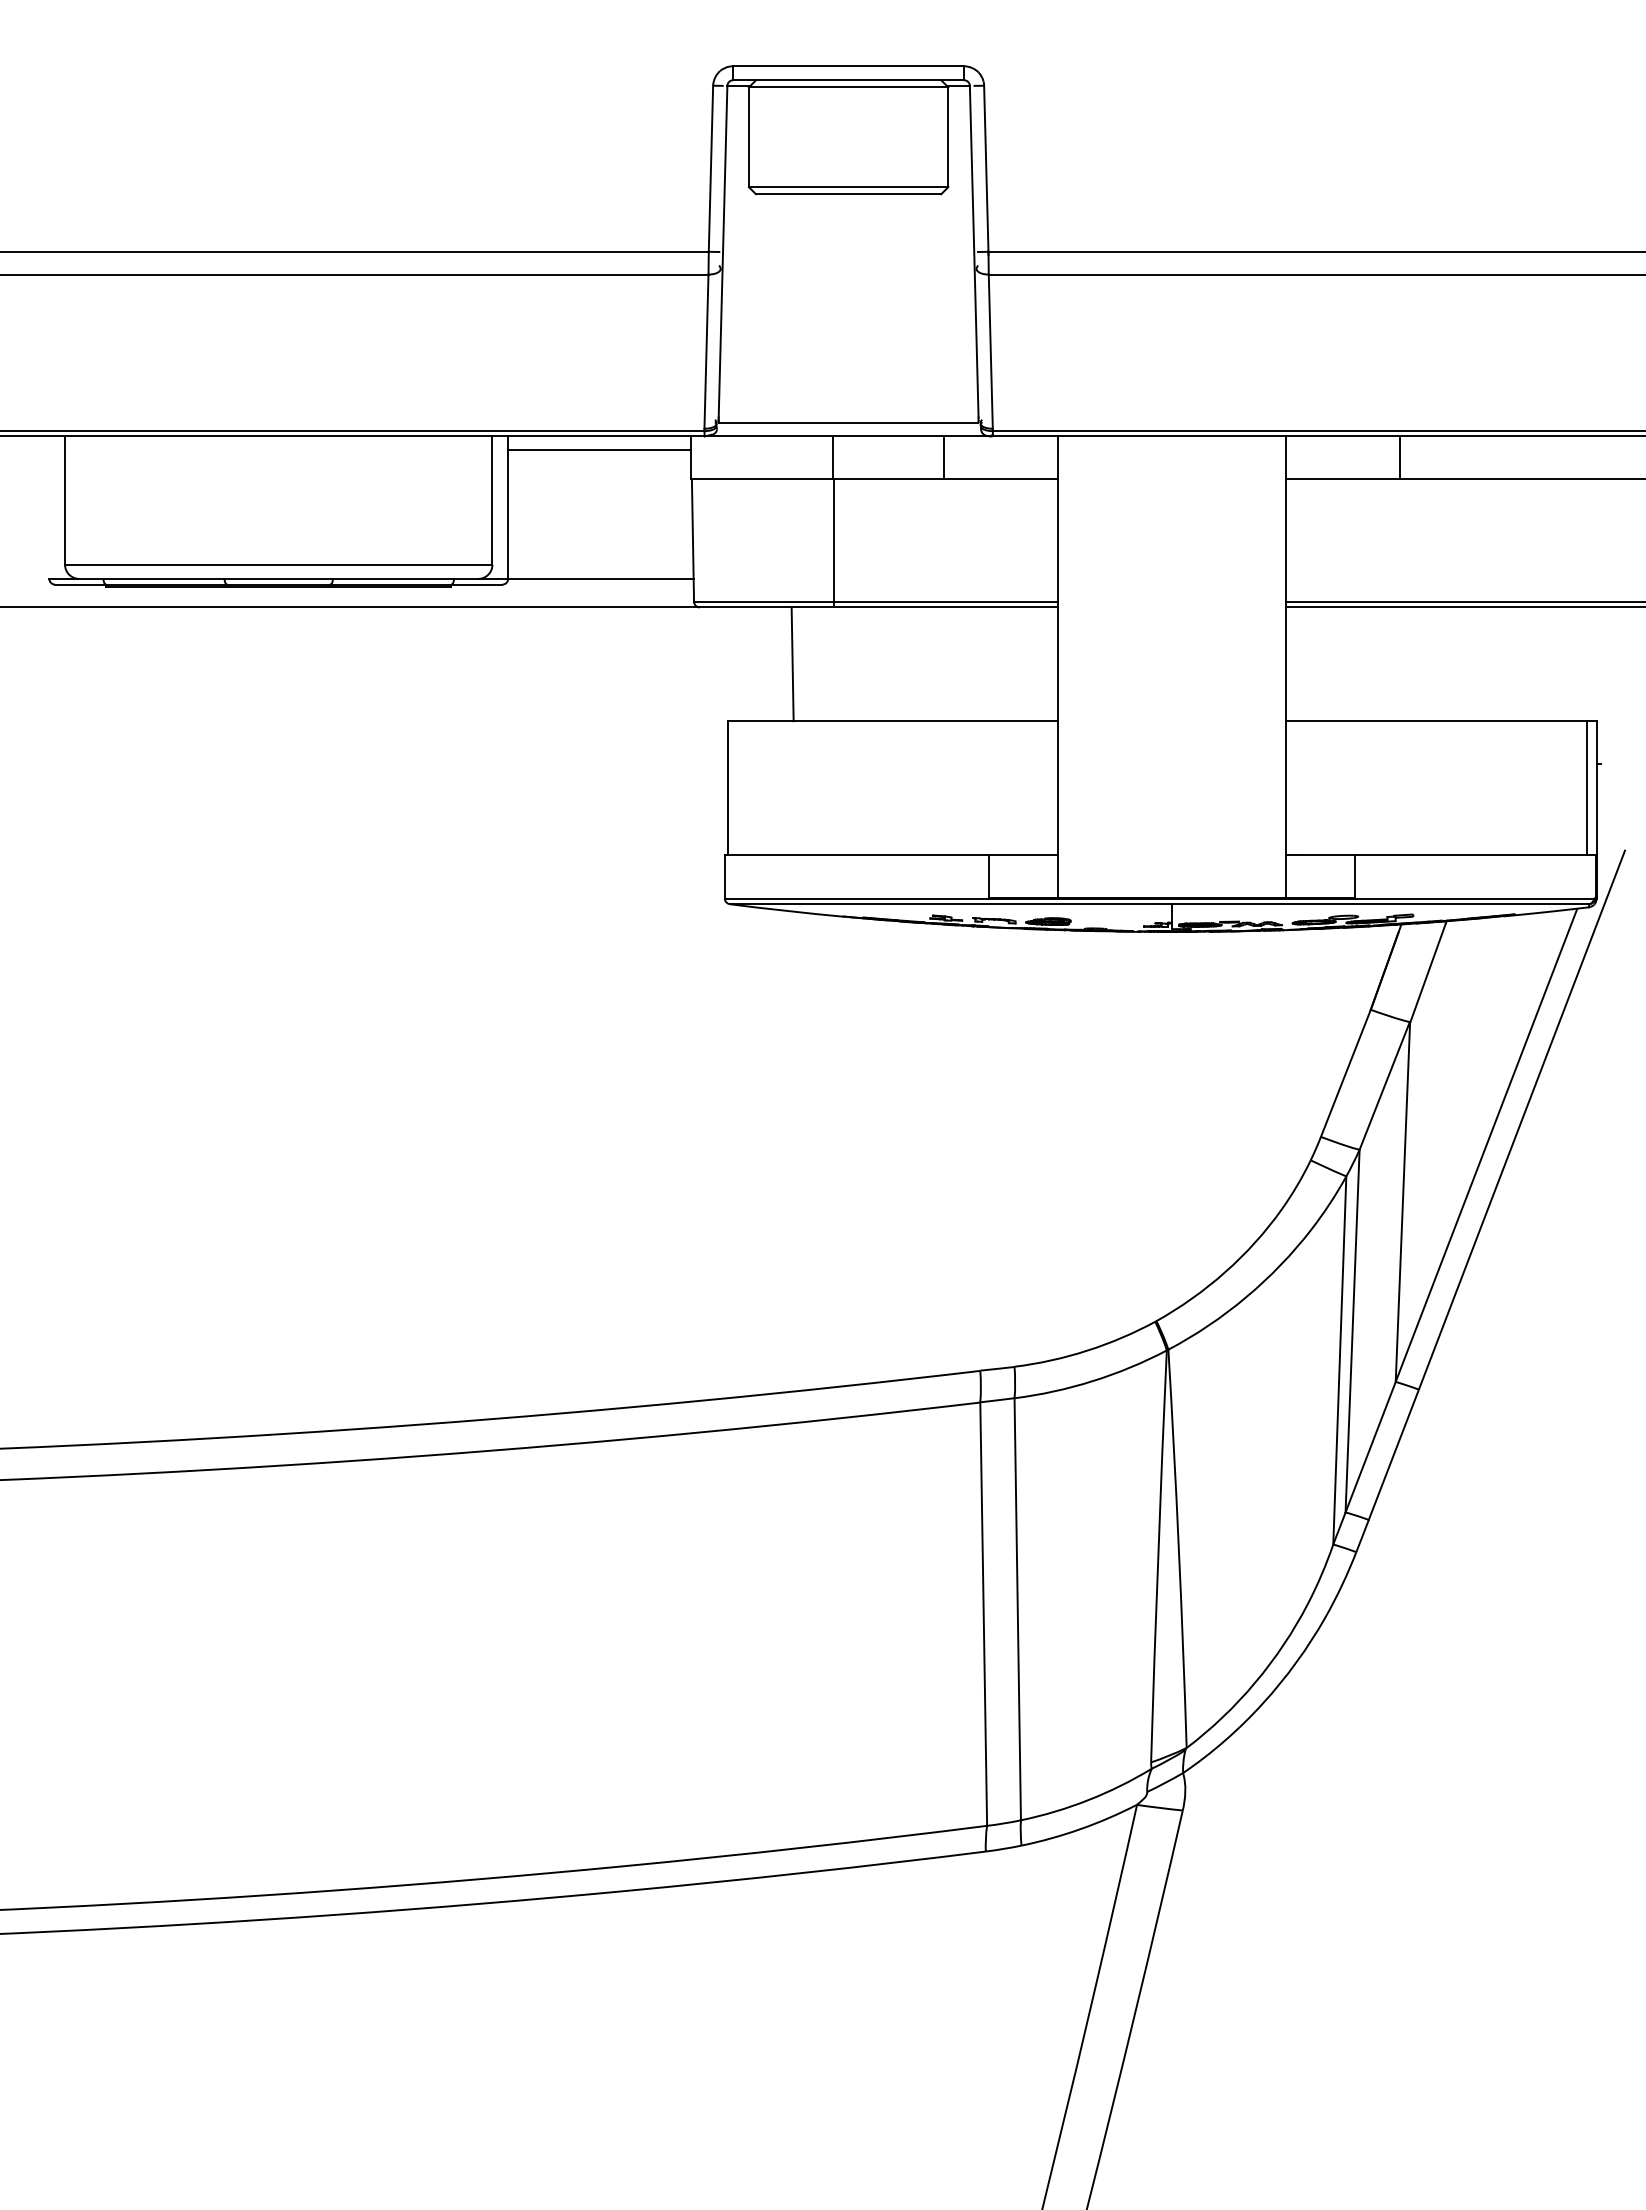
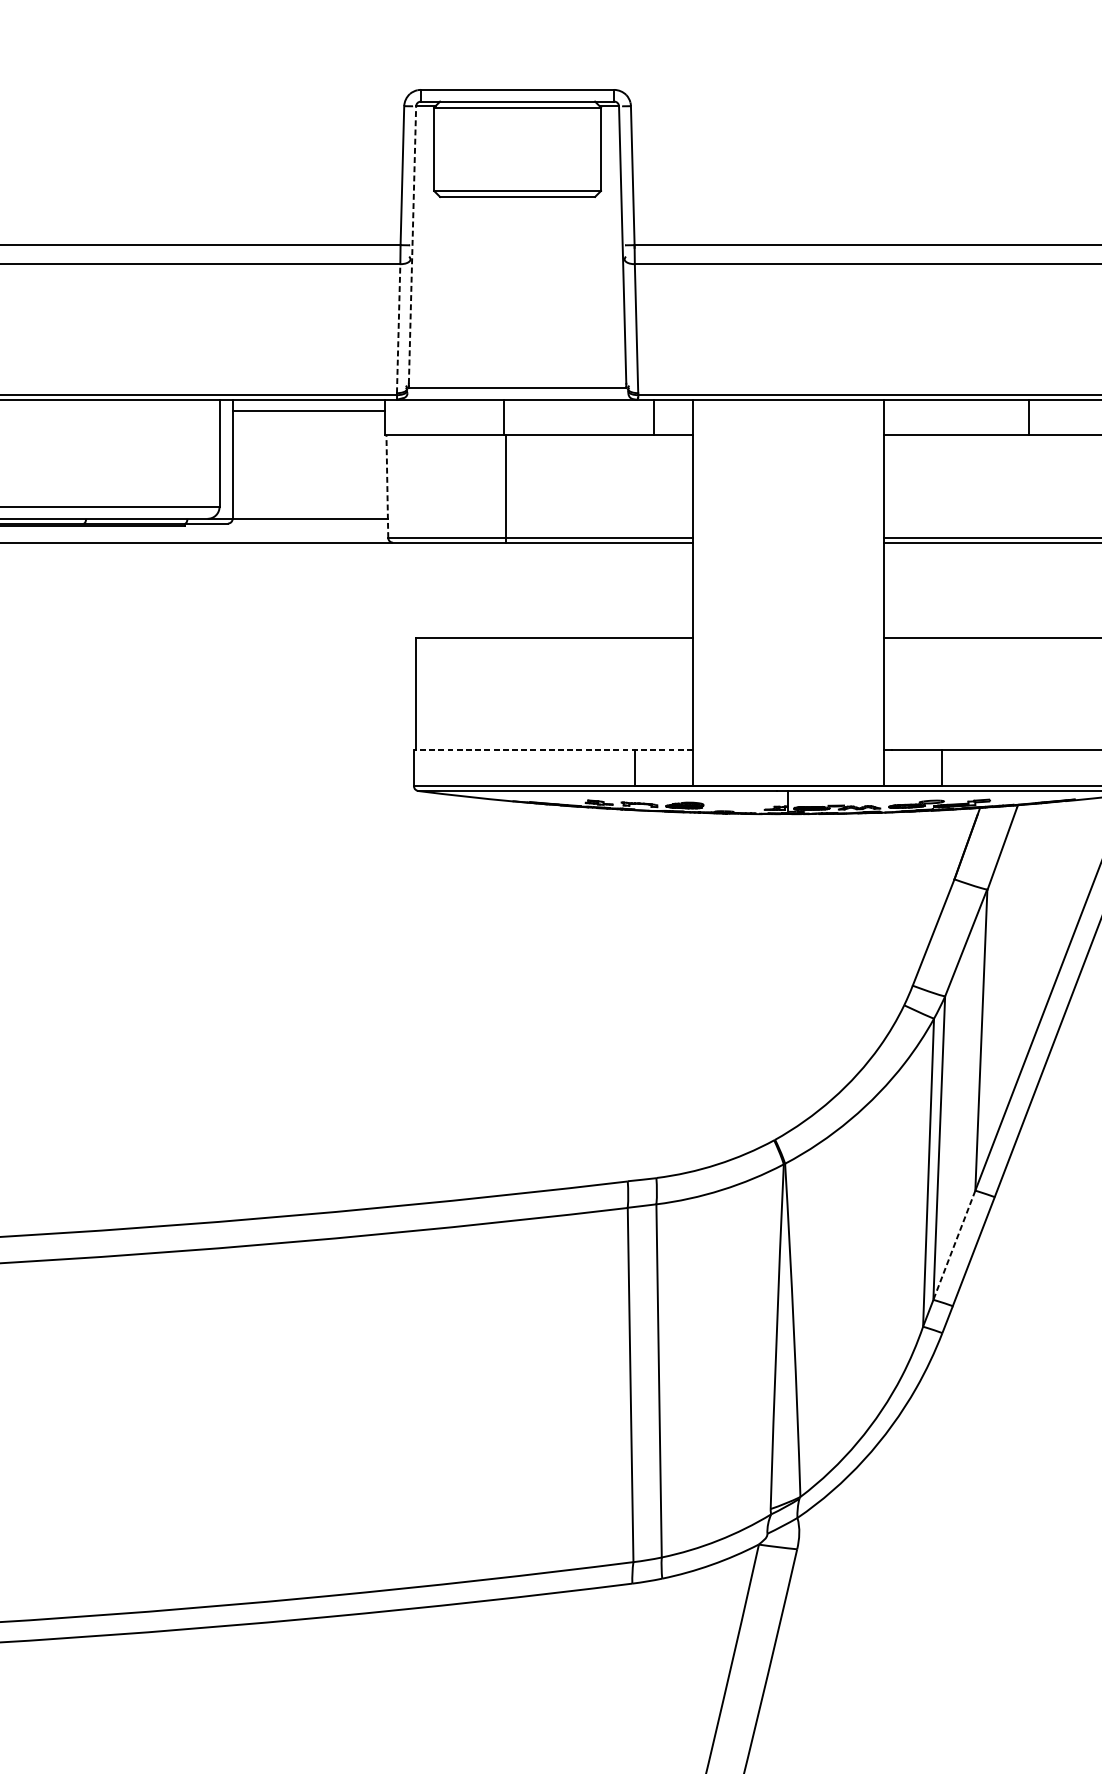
line: (723, 251) -> (412, 244), solid -> dashed
line: (706, 351) -> (398, 328), solid -> dashed
line: (944, 457) -> (654, 417), moved
line: (1399, 457) -> (1028, 417), moved
line: (692, 540) -> (386, 486), solid -> dashed
line: (792, 664) -> (470, 590), removed
line: (891, 855) -> (553, 750), solid -> dashed
line: (1370, 1447) -> (954, 1245), solid -> dashed

